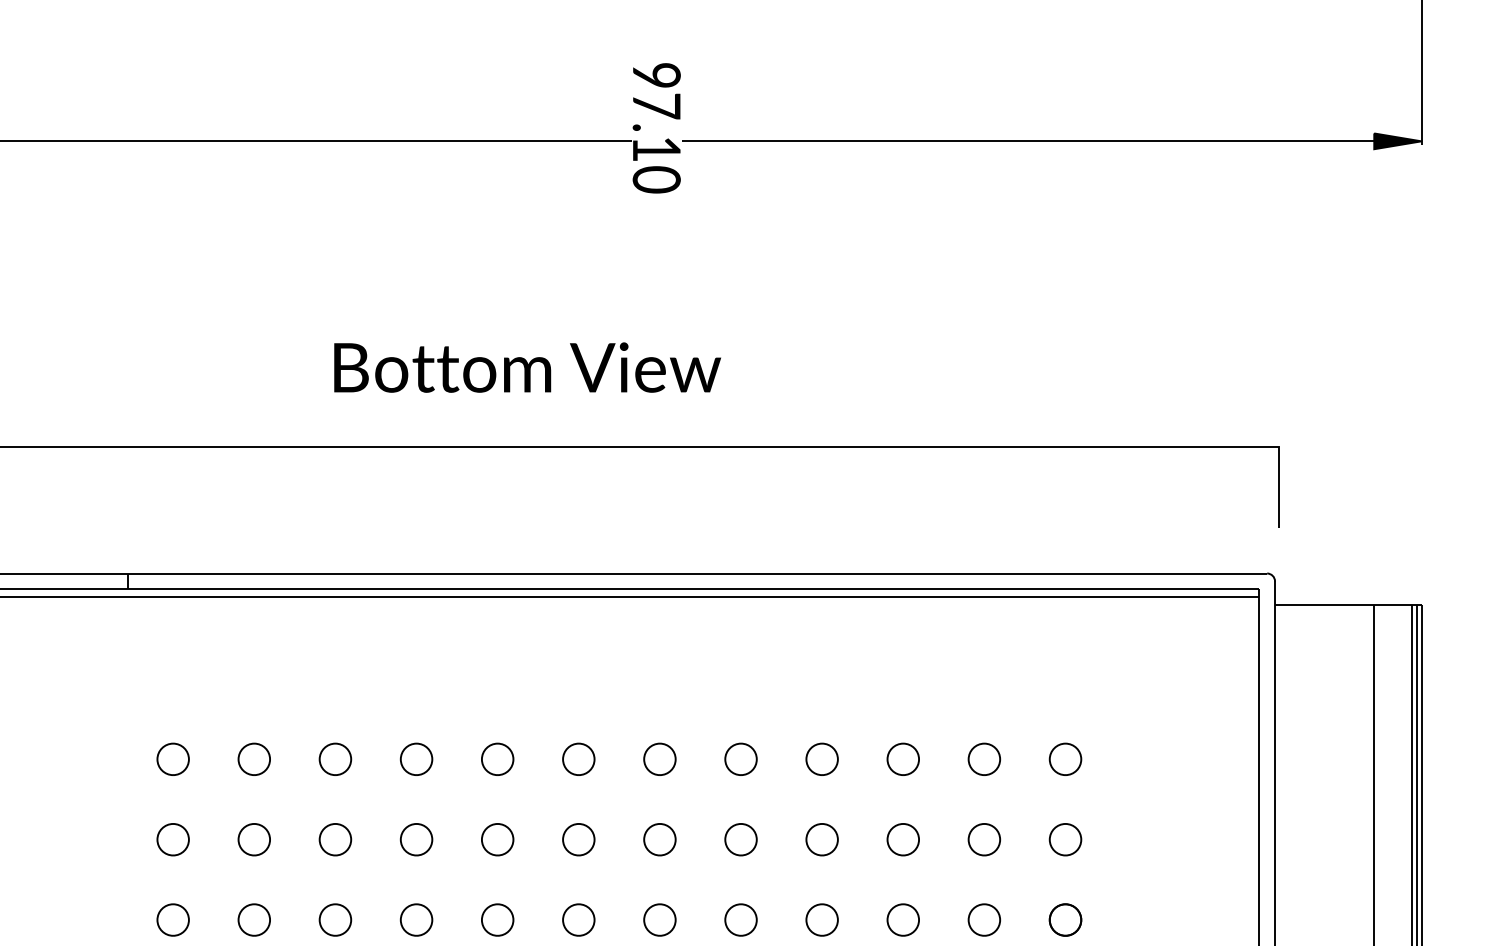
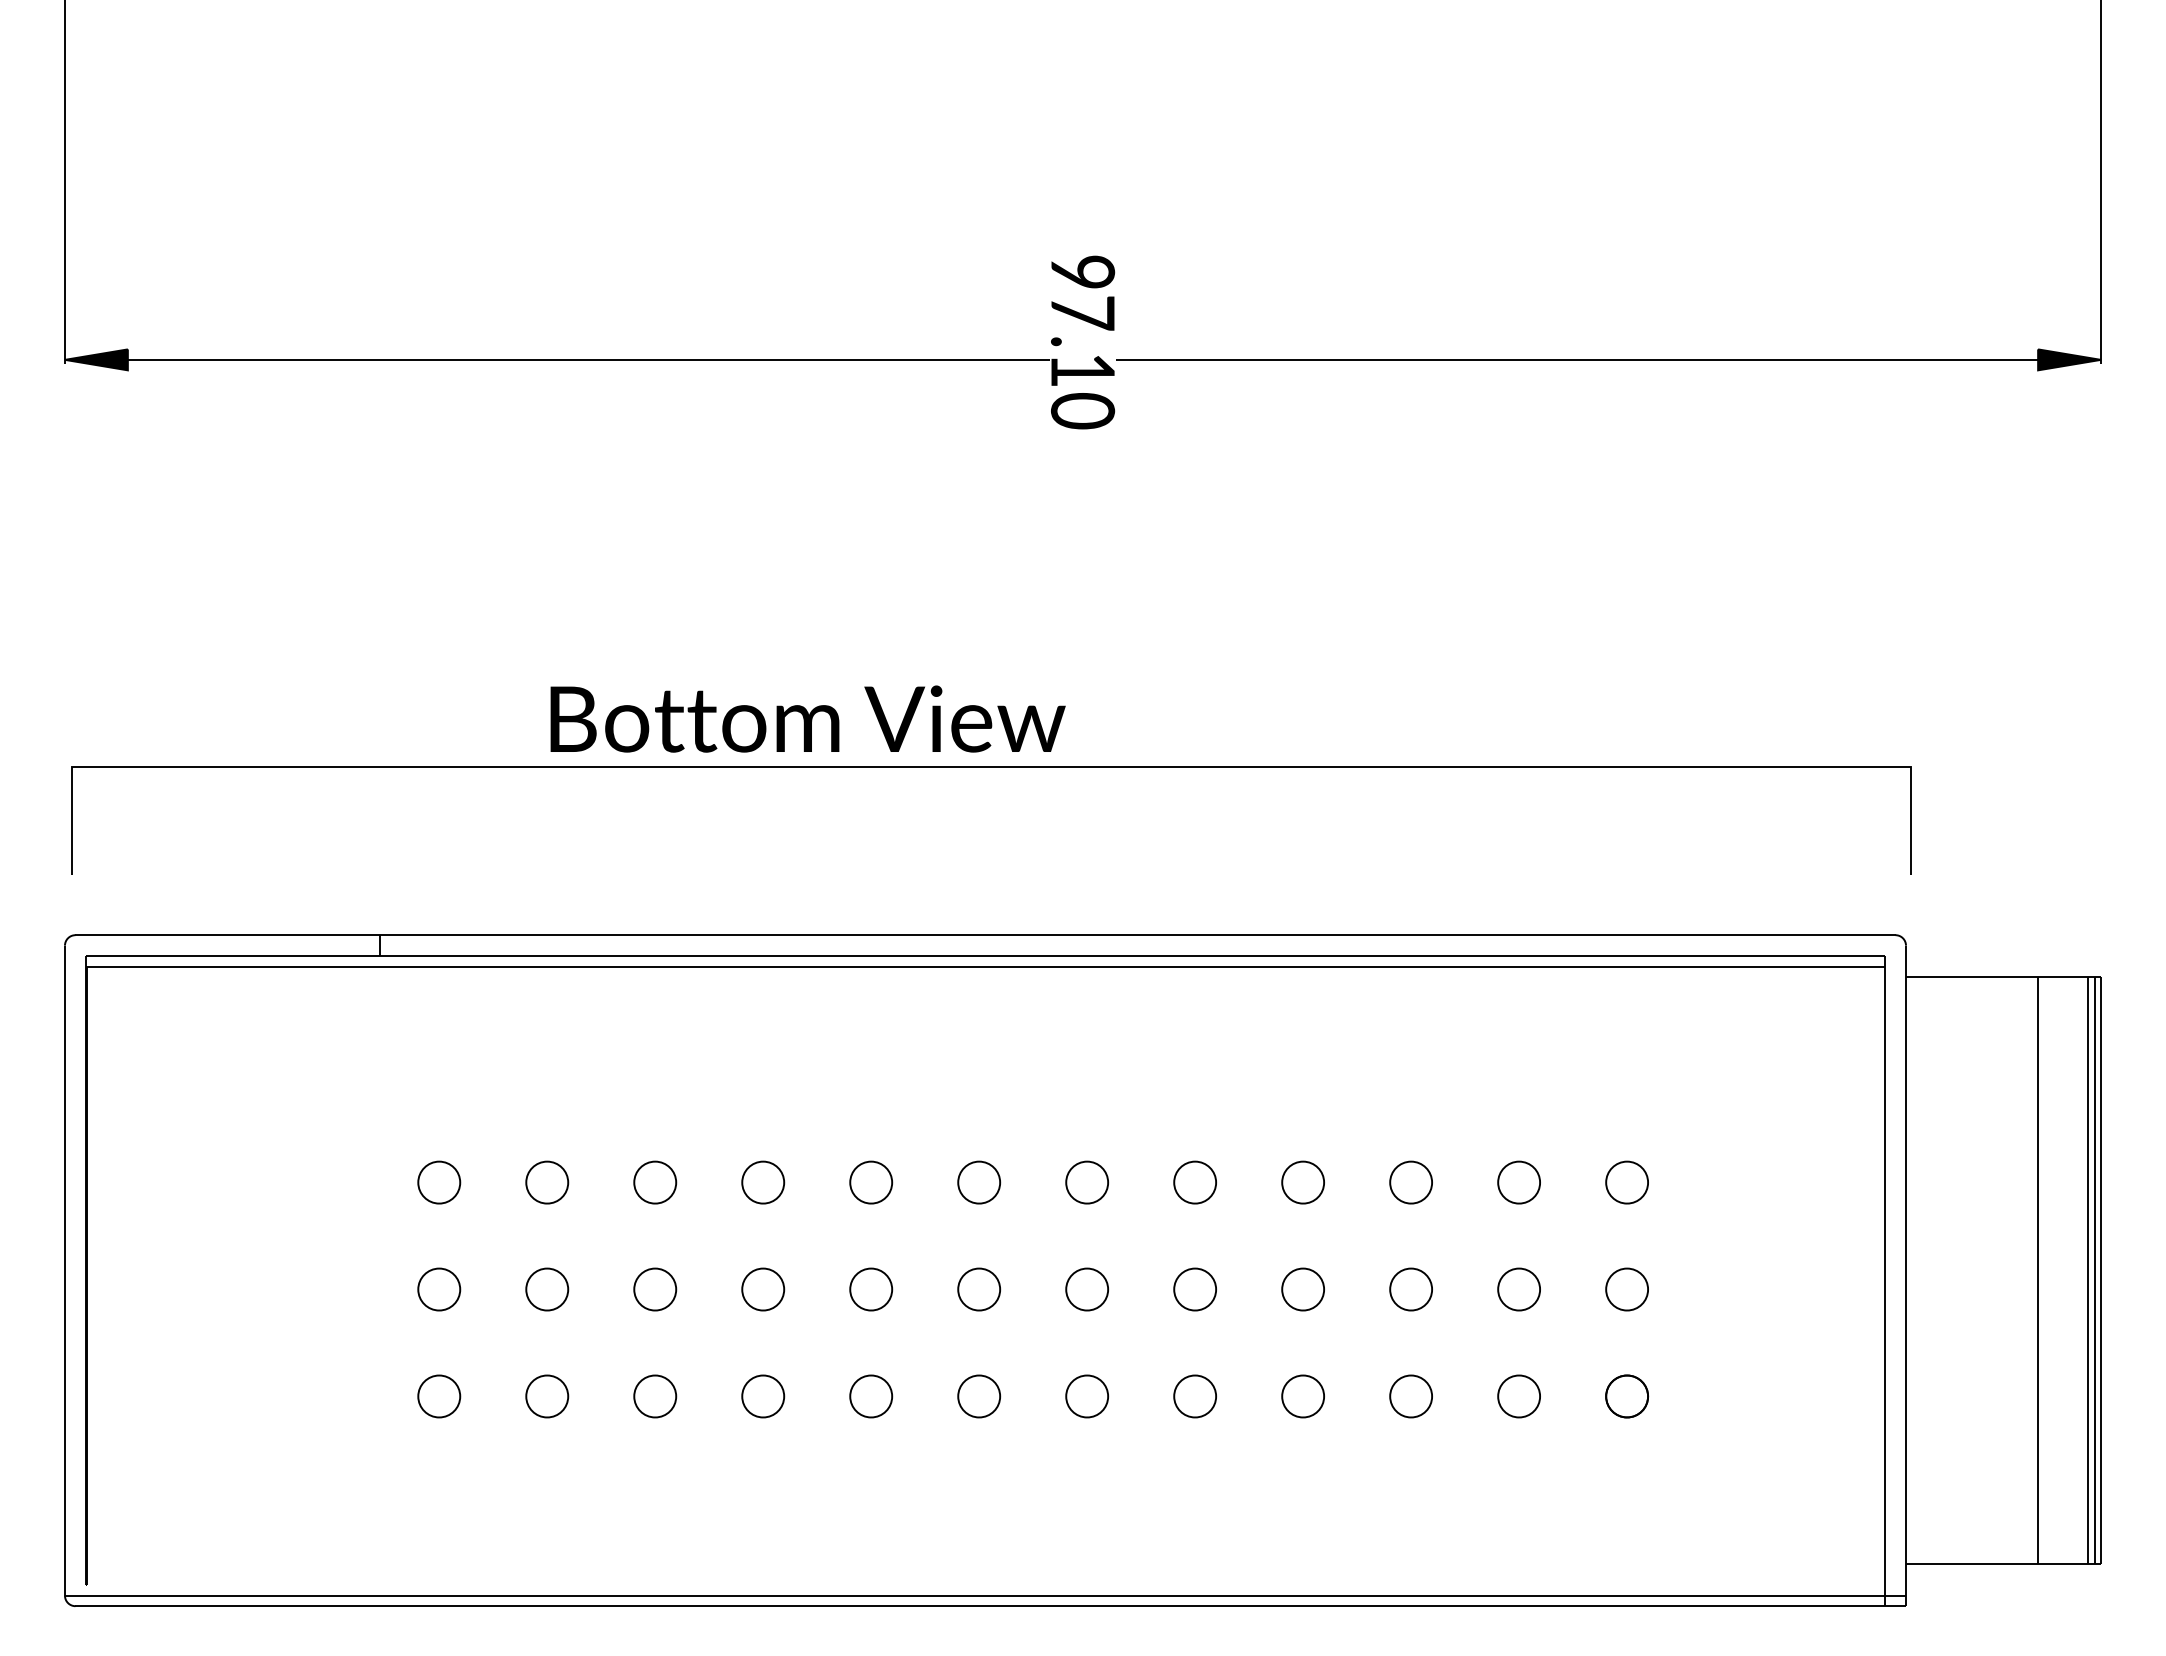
text: (527, 367) -> (807, 718), moved

